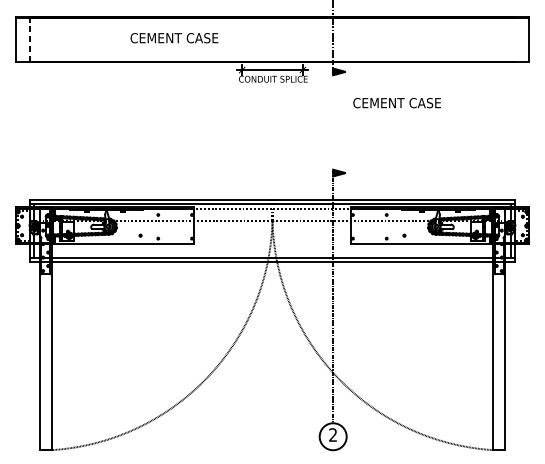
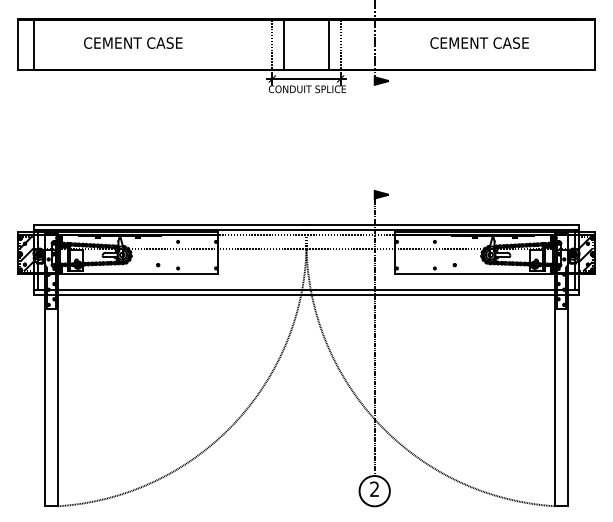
text: (174, 37) -> (133, 42), moved
line: (29, 39) -> (33, 44), dashed -> solid
line: (242, 39) -> (272, 44), added
line: (252, 39) -> (284, 44), added
line: (292, 39) -> (328, 44), added
line: (302, 39) -> (340, 44), added
text: (397, 102) -> (479, 42), moved
hatch: (23, 226) -> (26, 254), added
hatch: (520, 226) -> (585, 254), added

